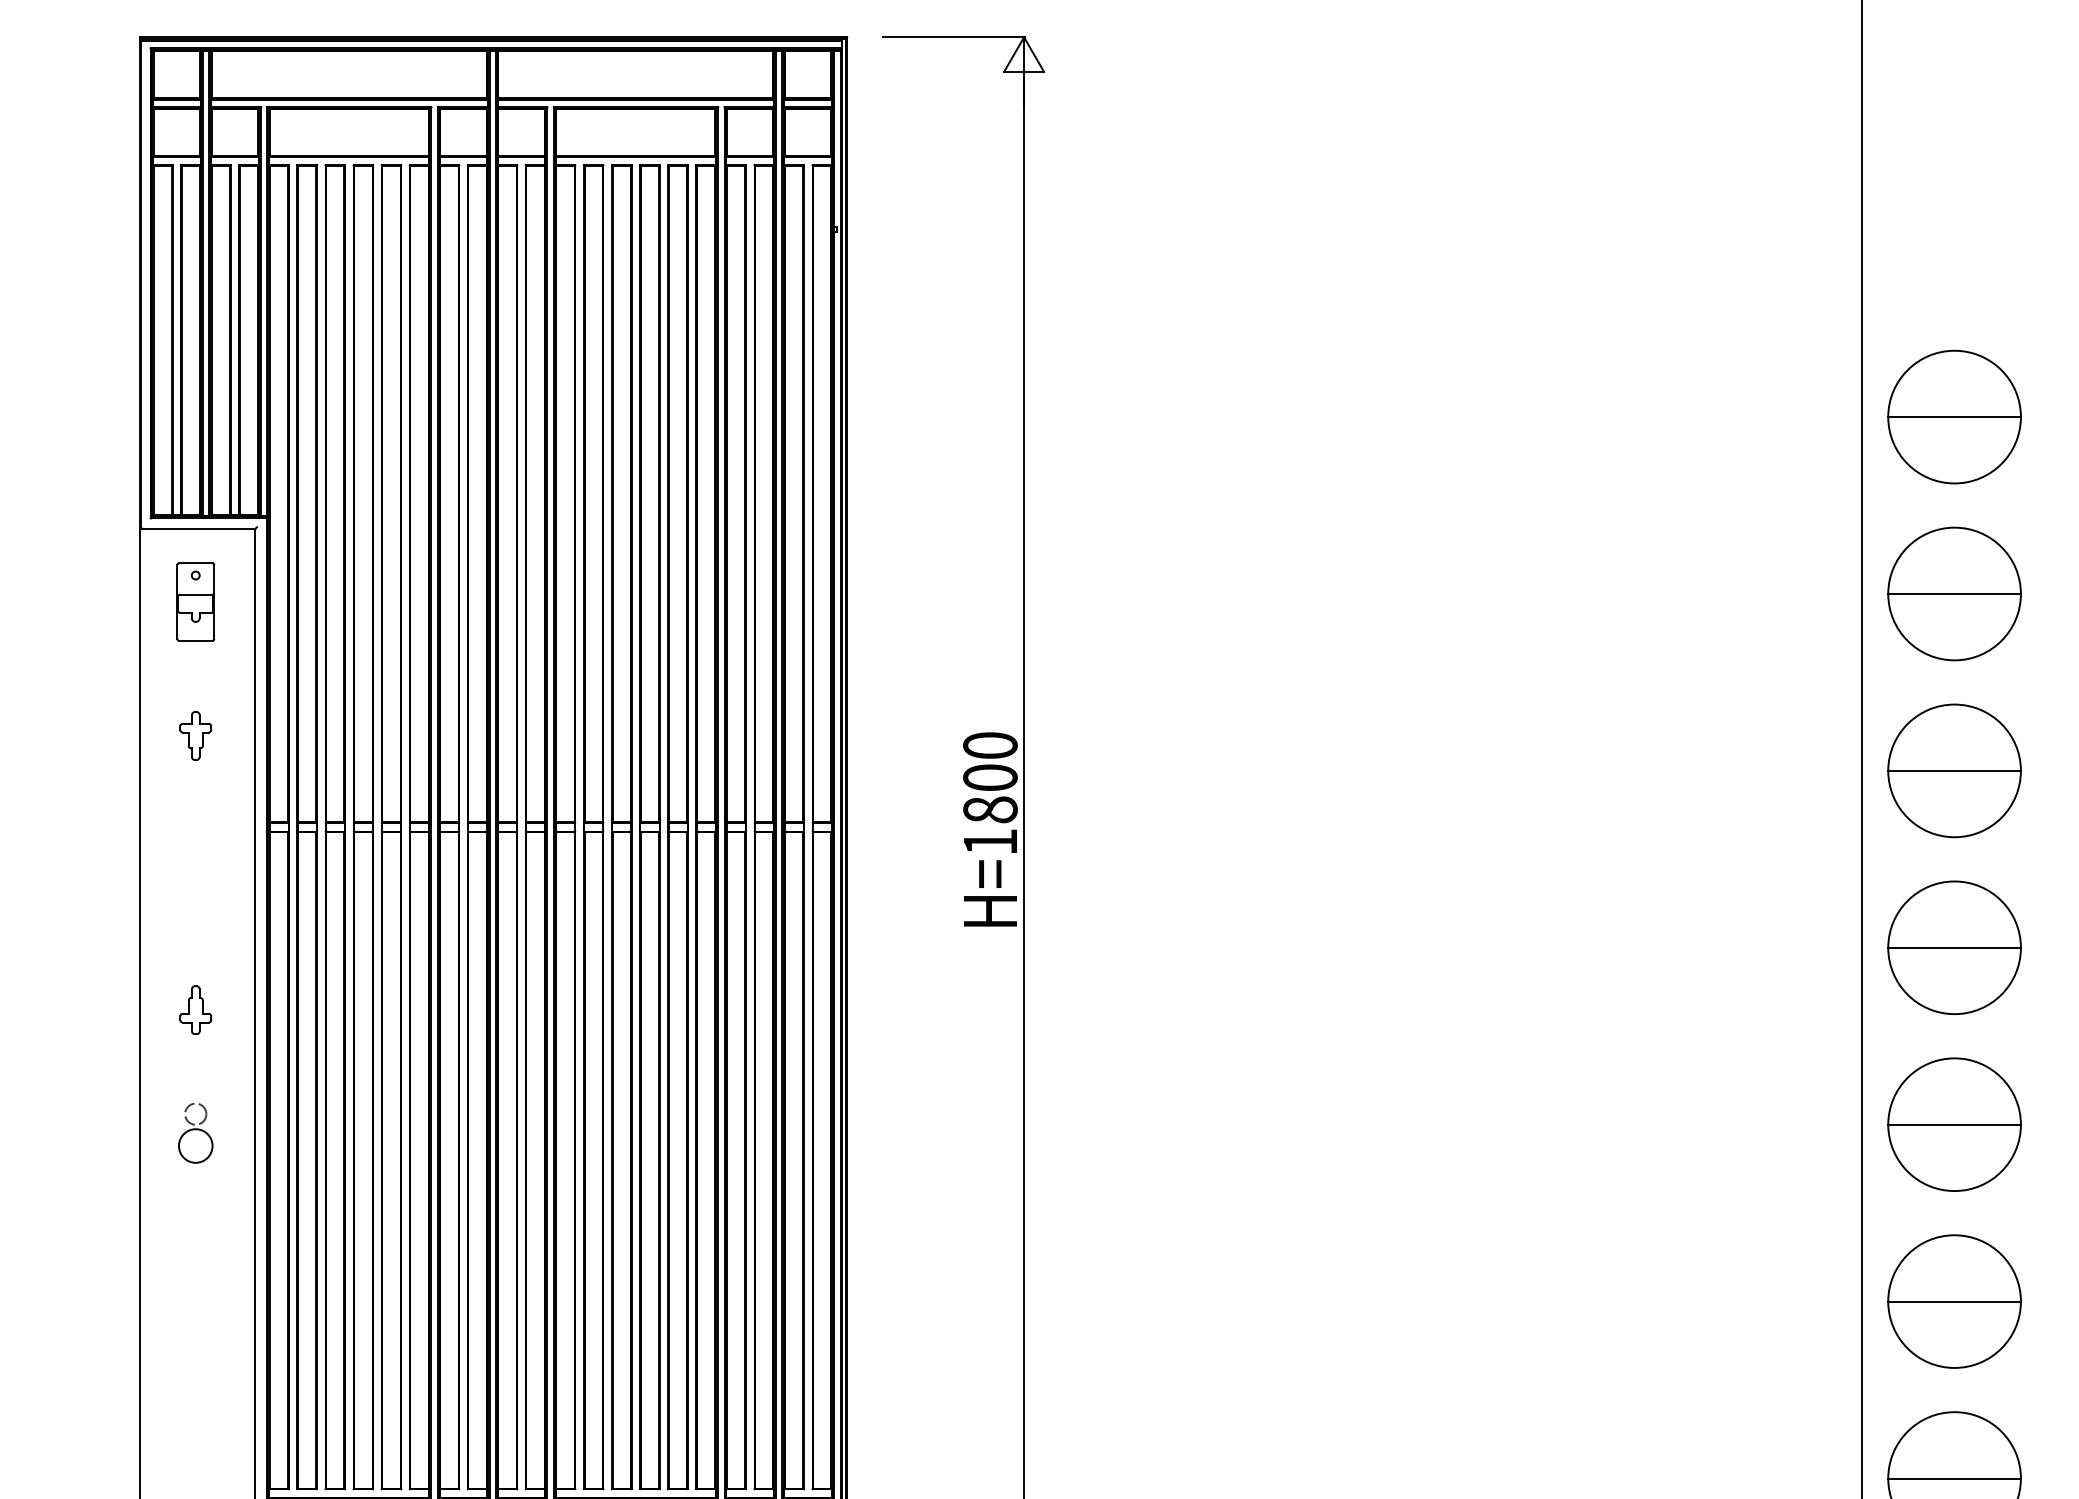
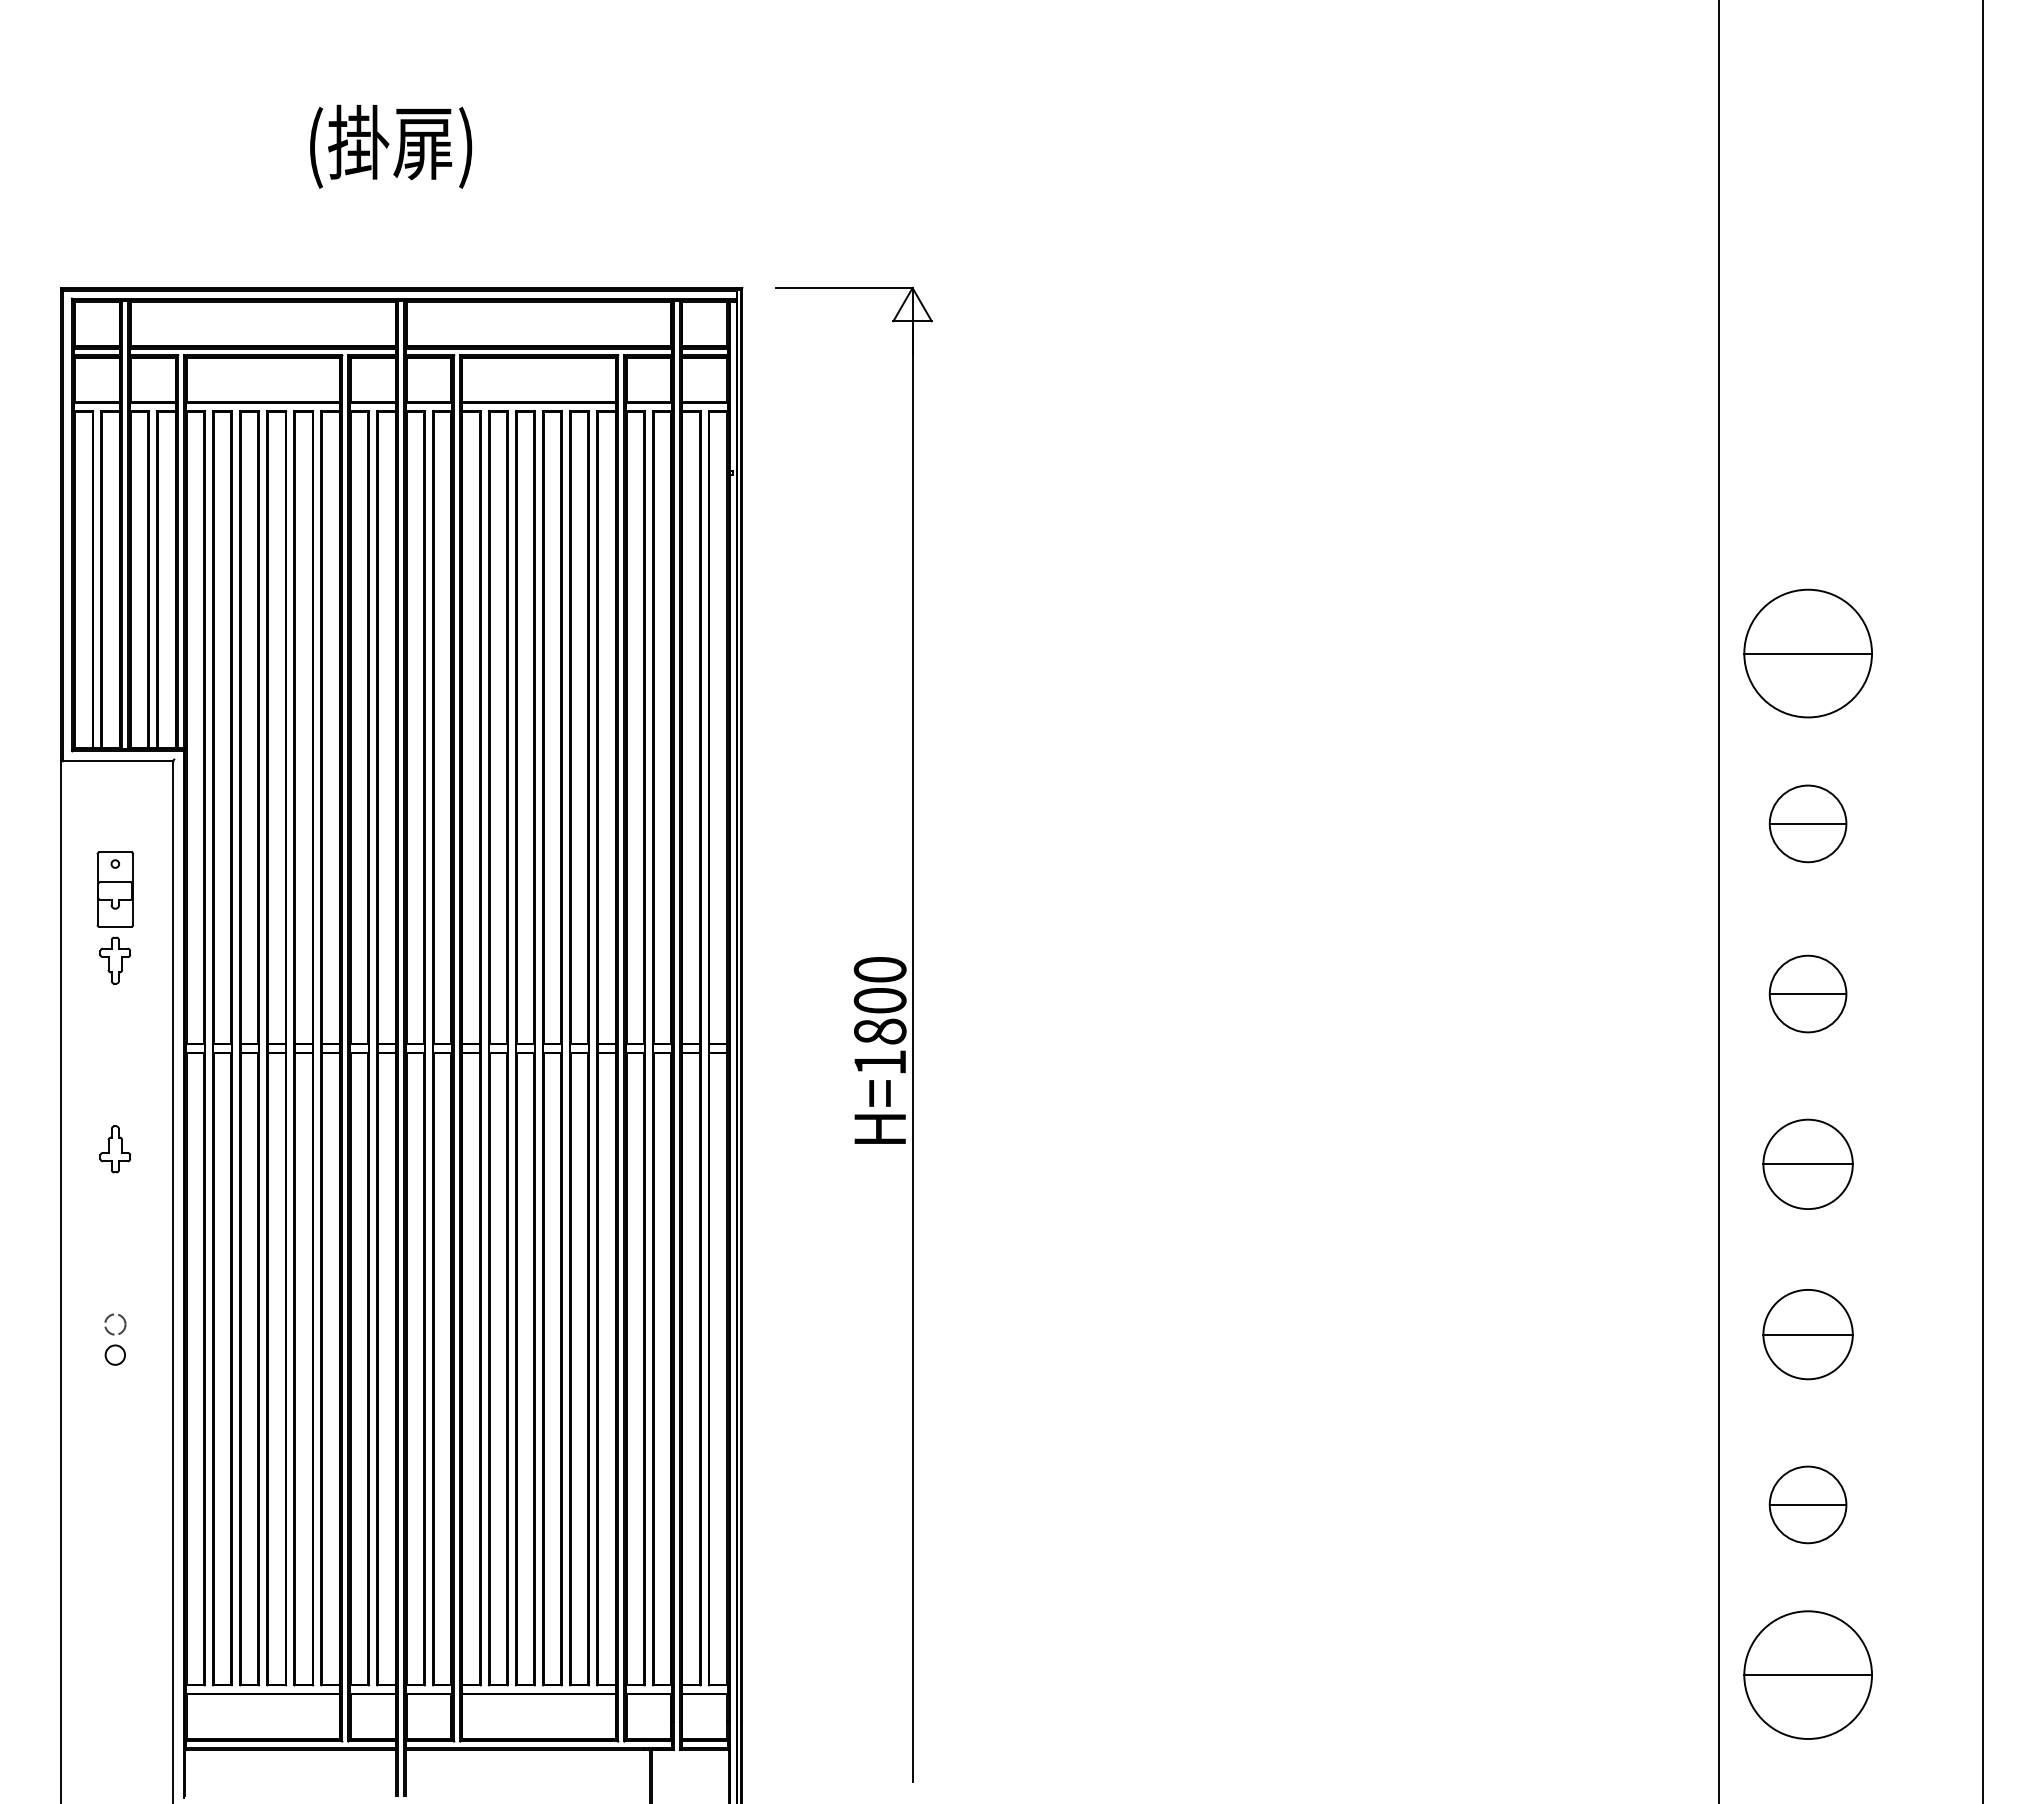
part: (1953, 593) -> (1807, 823), size x0.6
part: (194, 601) -> (114, 889), moved
part: (1953, 770) -> (1807, 993), size x0.6
part: (1953, 947) -> (1807, 1164), size x0.7
part: (195, 1010) -> (115, 1149), moved
part: (1953, 1124) -> (1807, 1334), size x0.7
circle: (195, 1145) -> (115, 1354), size x0.6
part: (1953, 1301) -> (1807, 1504), size x0.6

